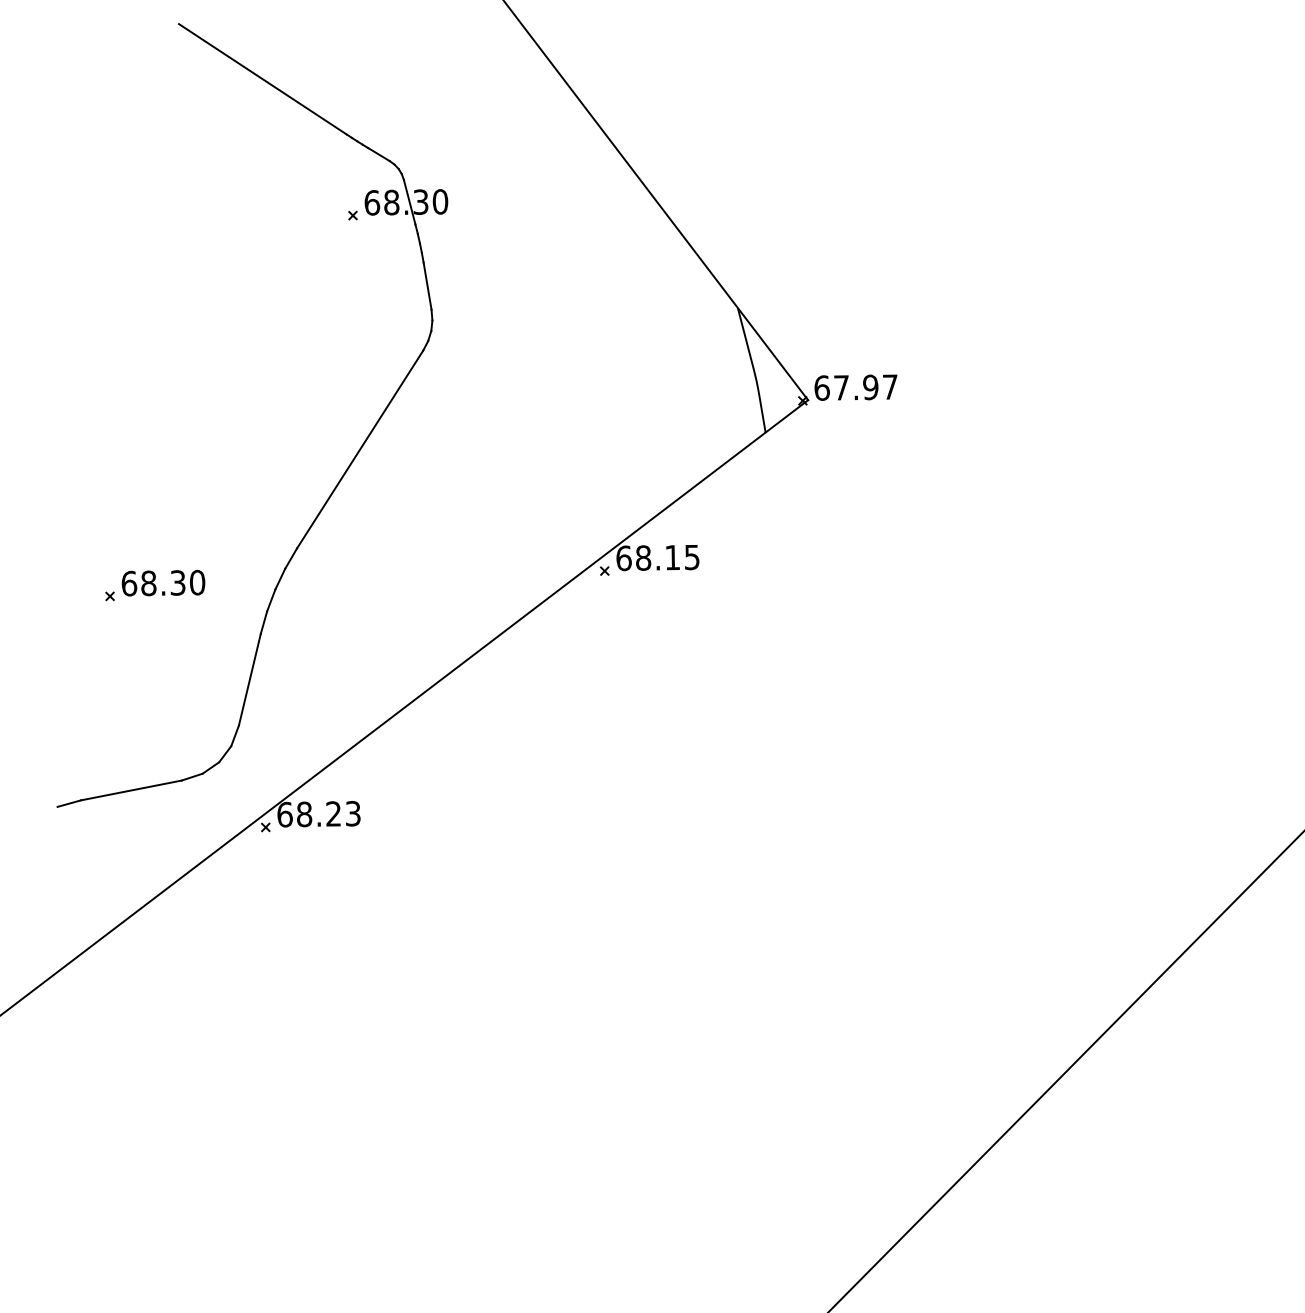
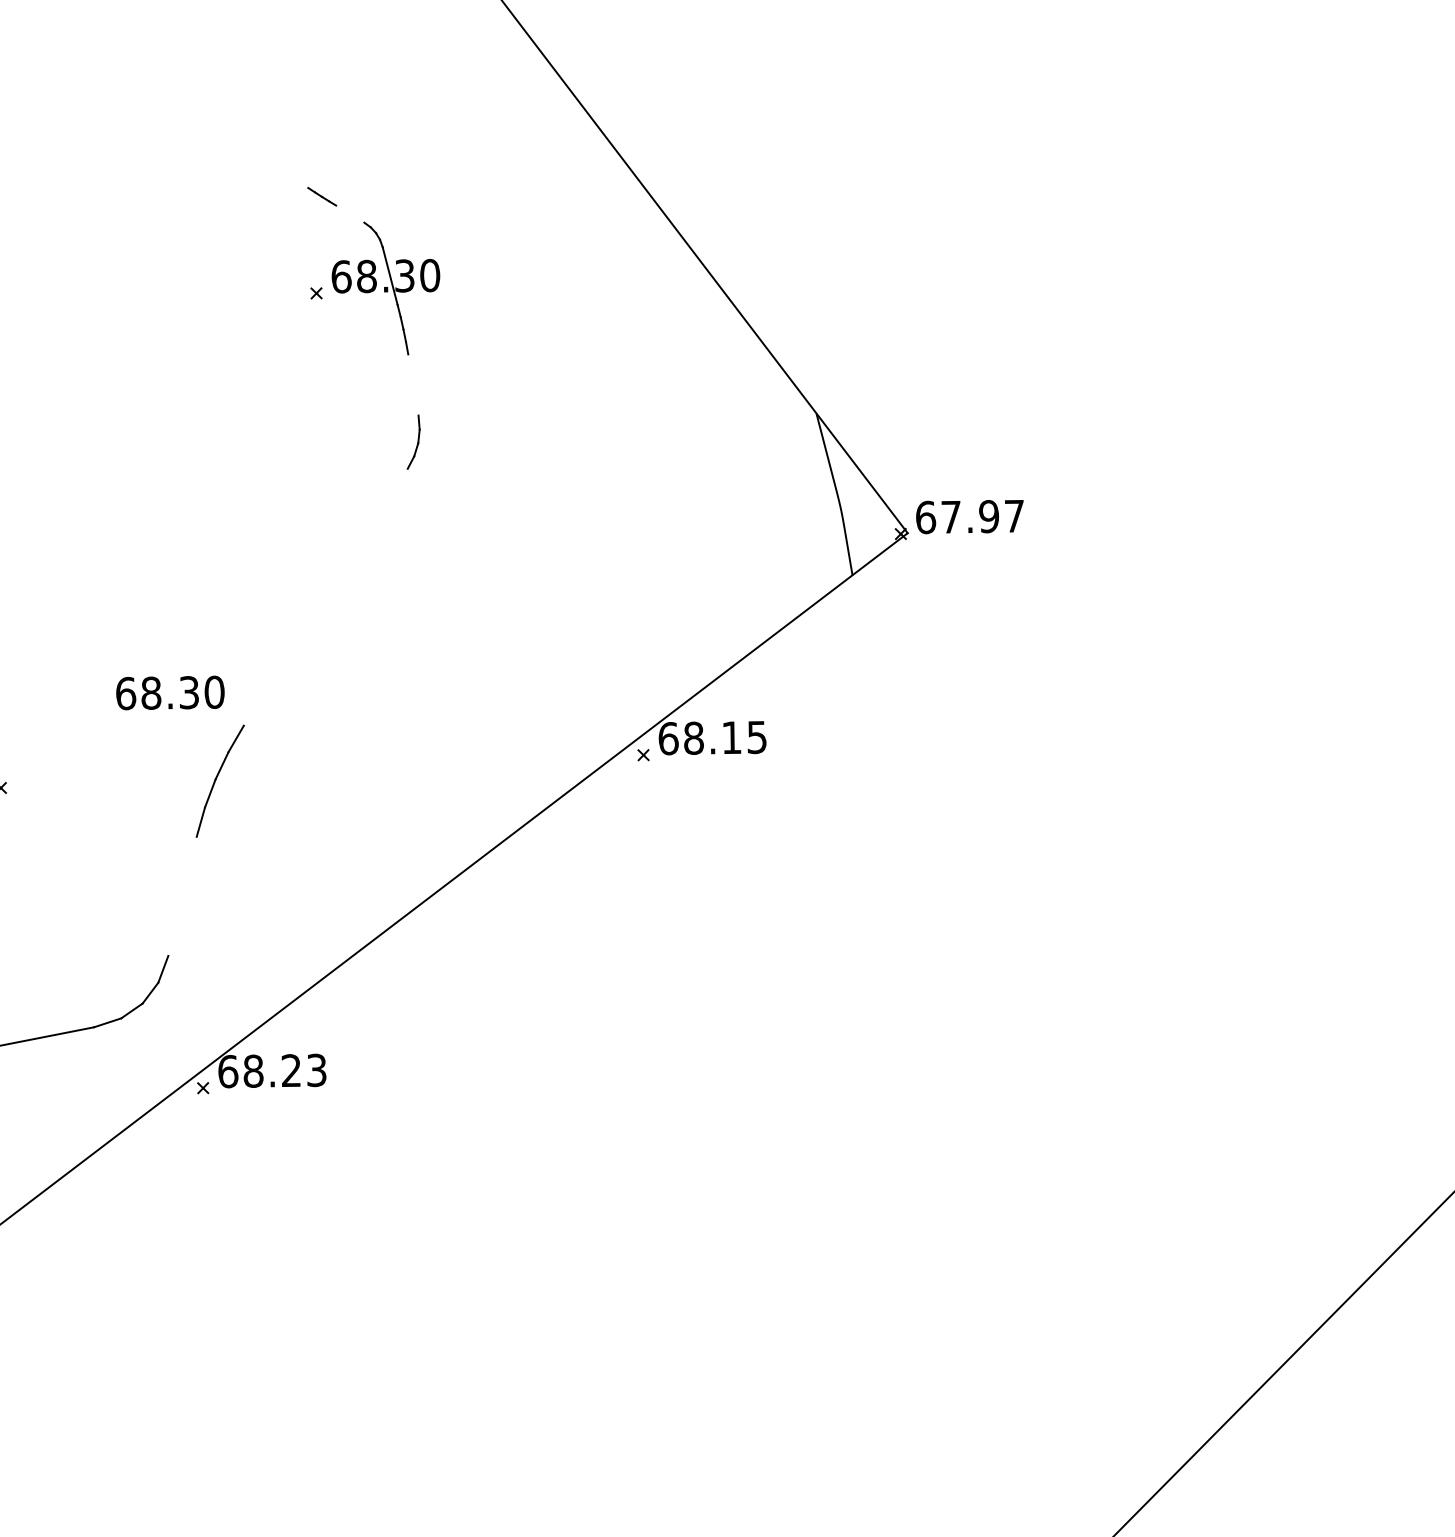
line: (262, 79) -> (198, 116), removed
line: (378, 154) -> (349, 214), removed
line: (427, 285) -> (413, 384), removed
line: (360, 449) -> (326, 597), removed
text: (163, 582) -> (170, 692), moved
line: (249, 679) -> (182, 896), removed

